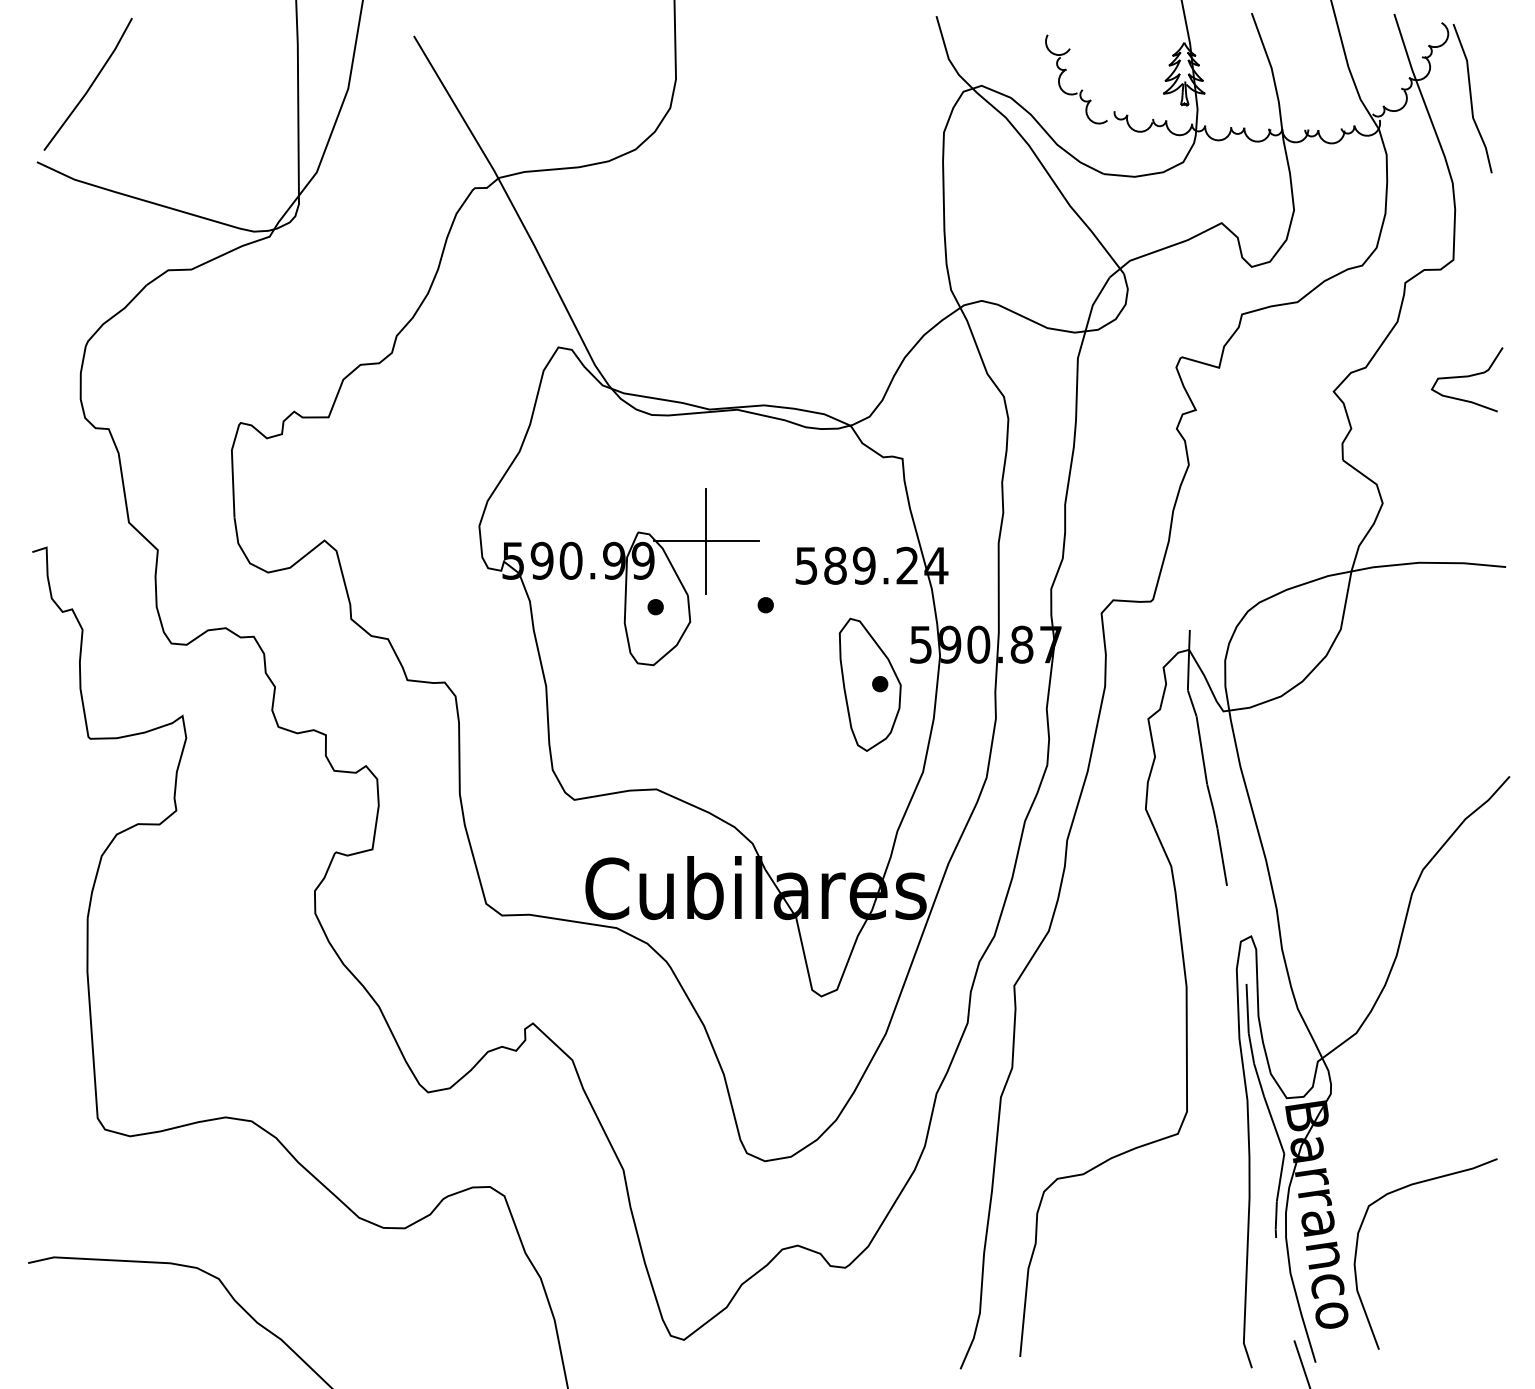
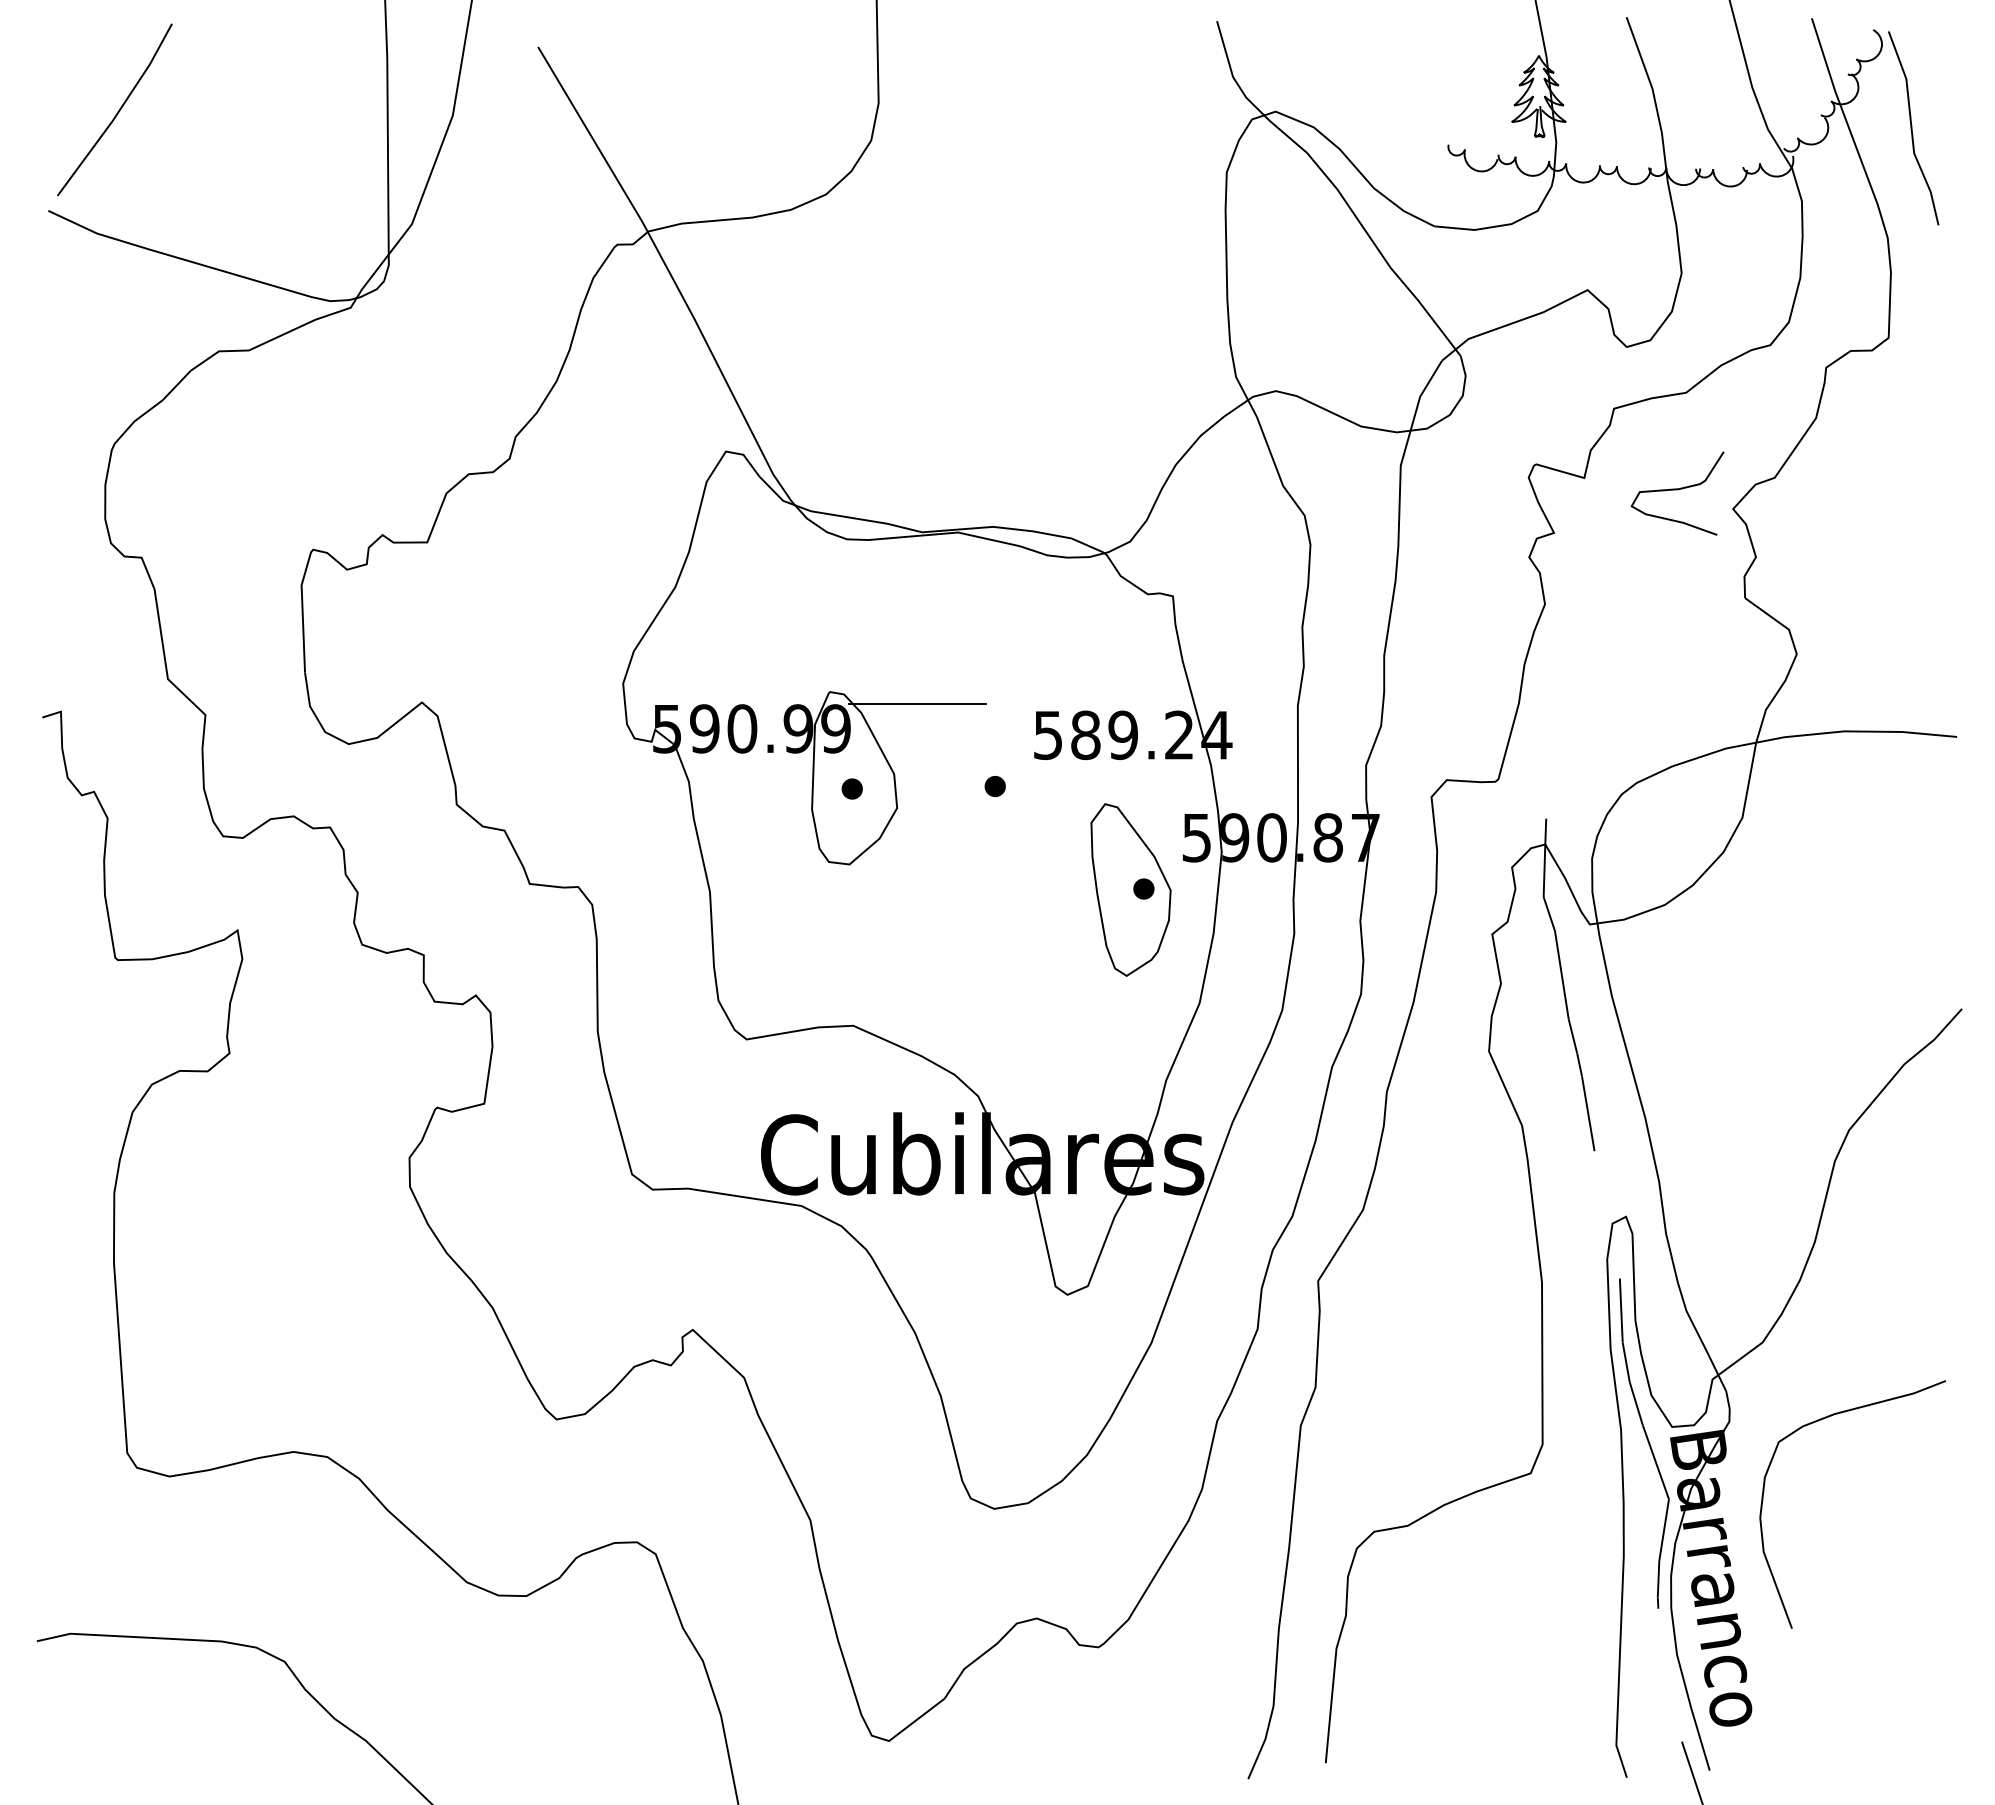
part: (1082, 89) -> (1406, 116), removed
curve: (1467, 377) -> (1677, 490), moved
line: (705, 541) -> (917, 703), removed
curve: (1357, 1244) -> (1764, 1492), moved

